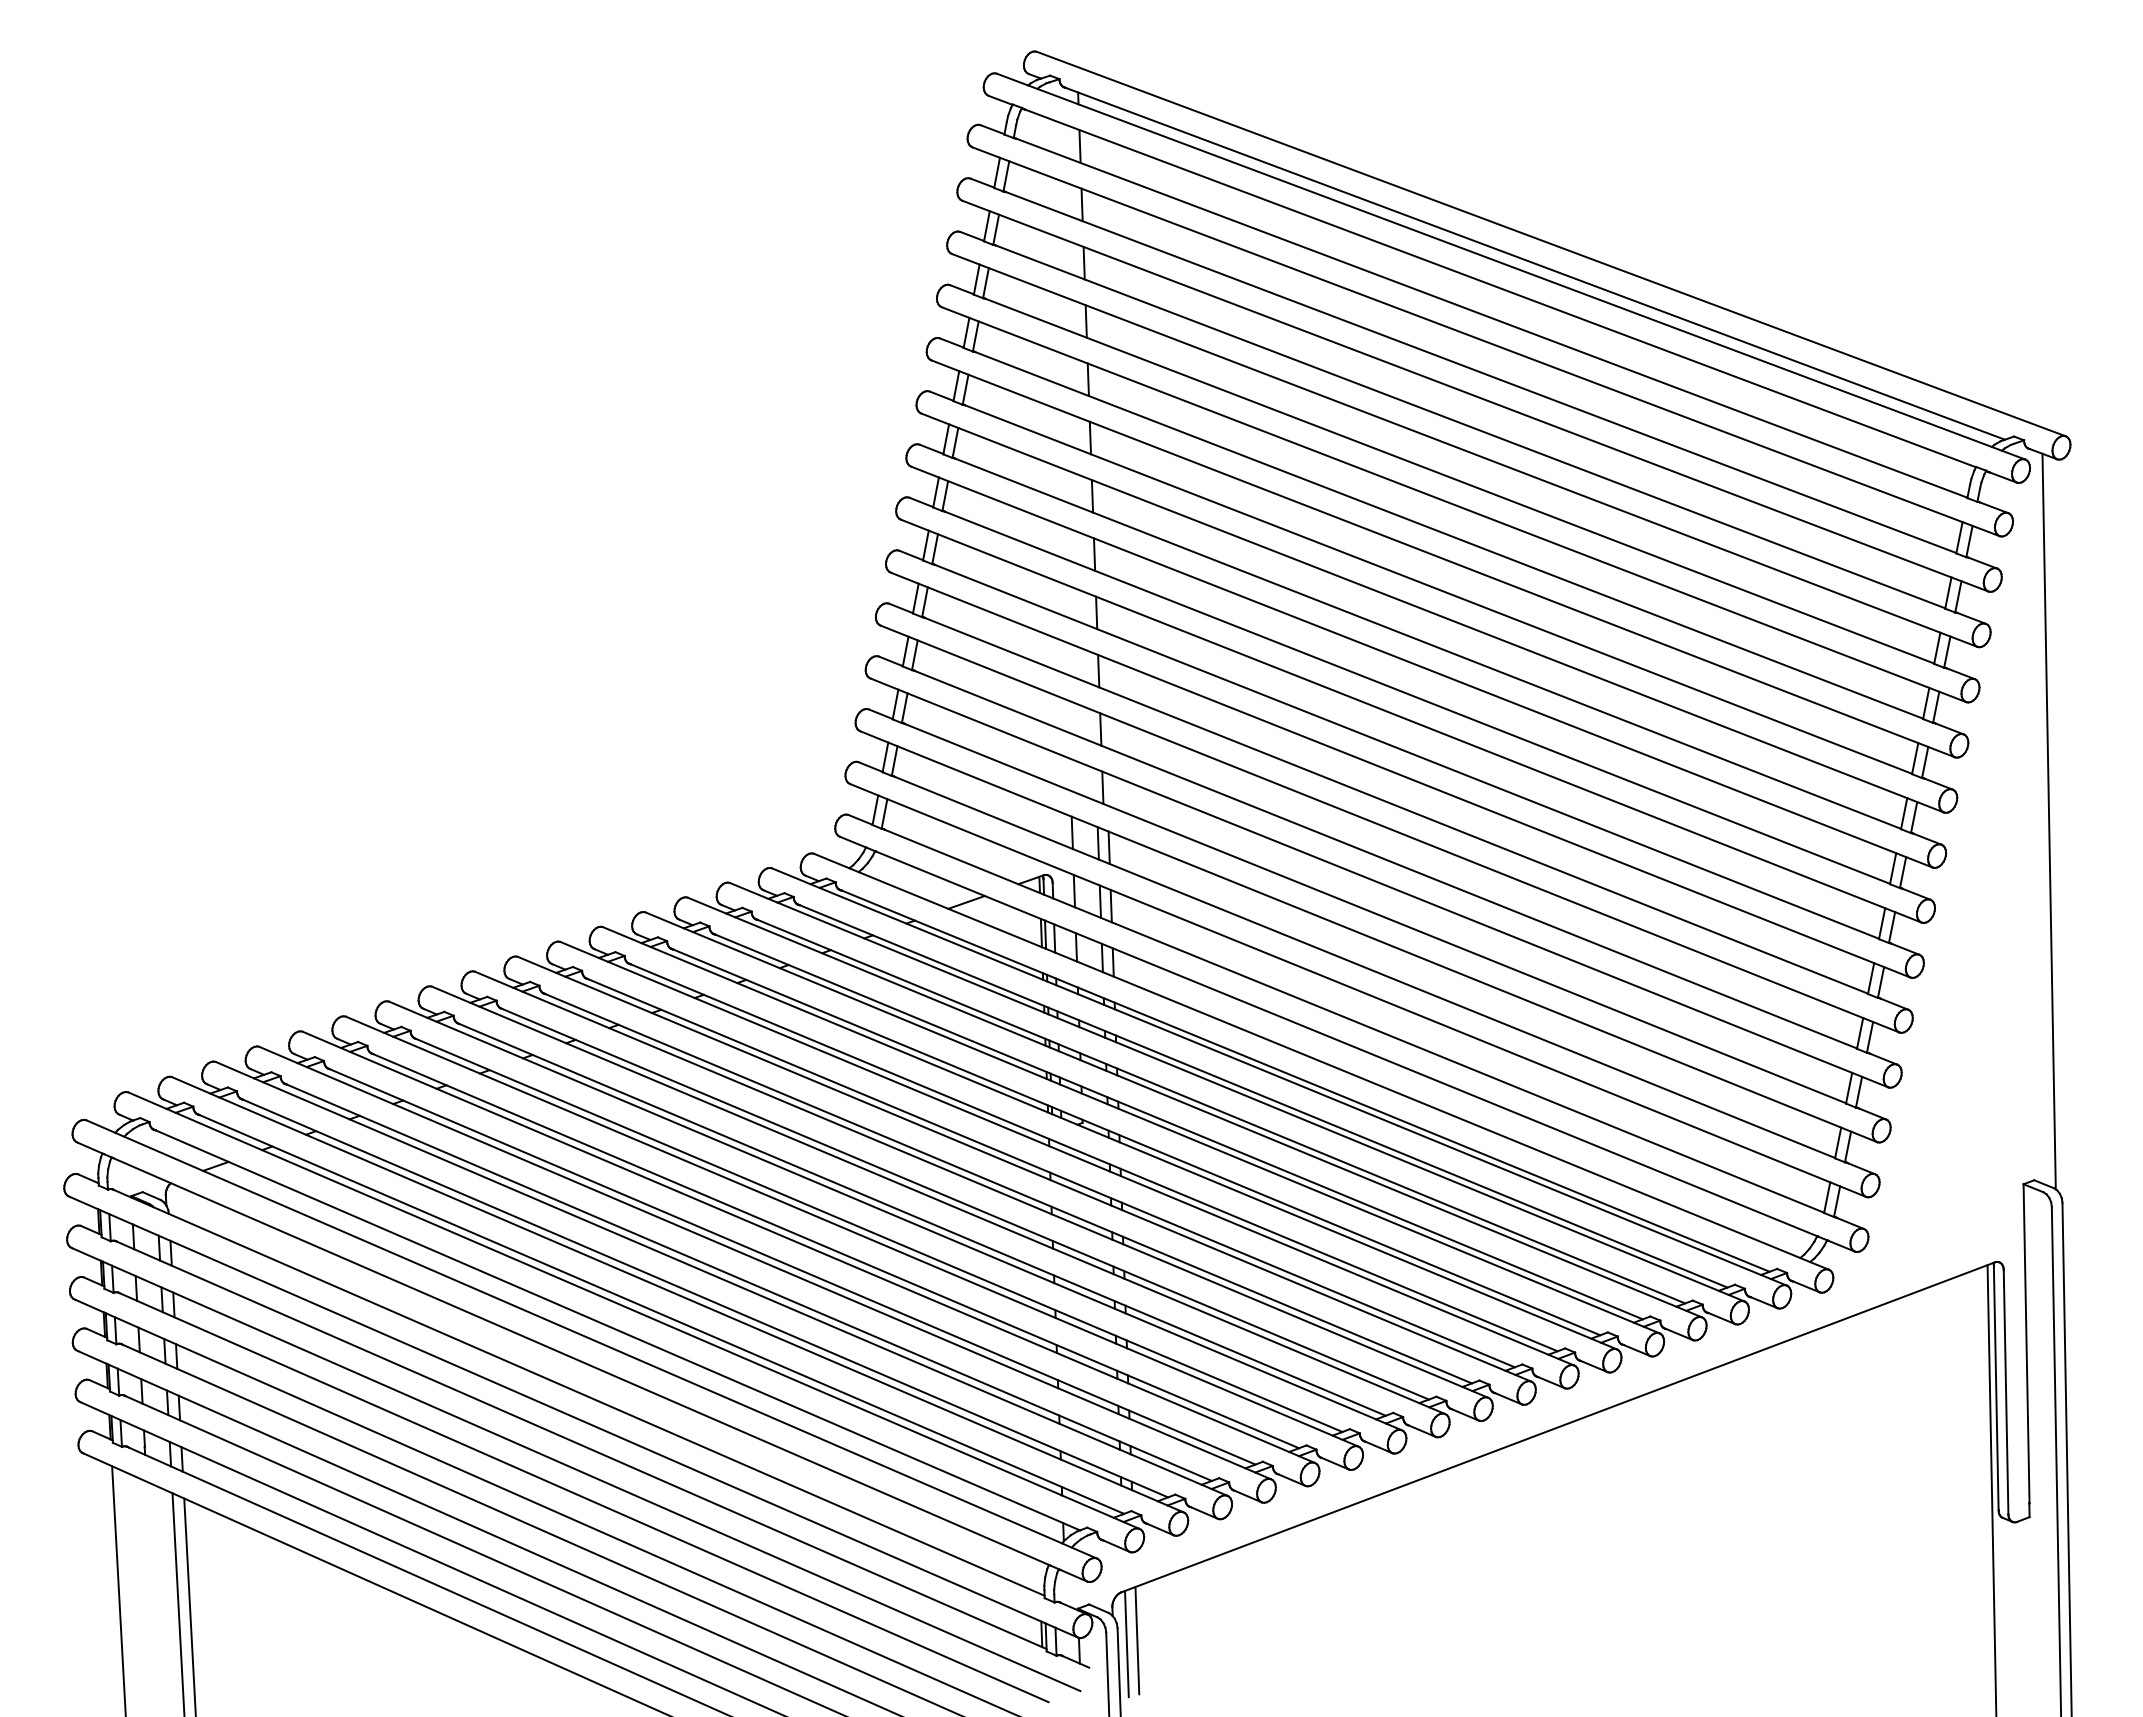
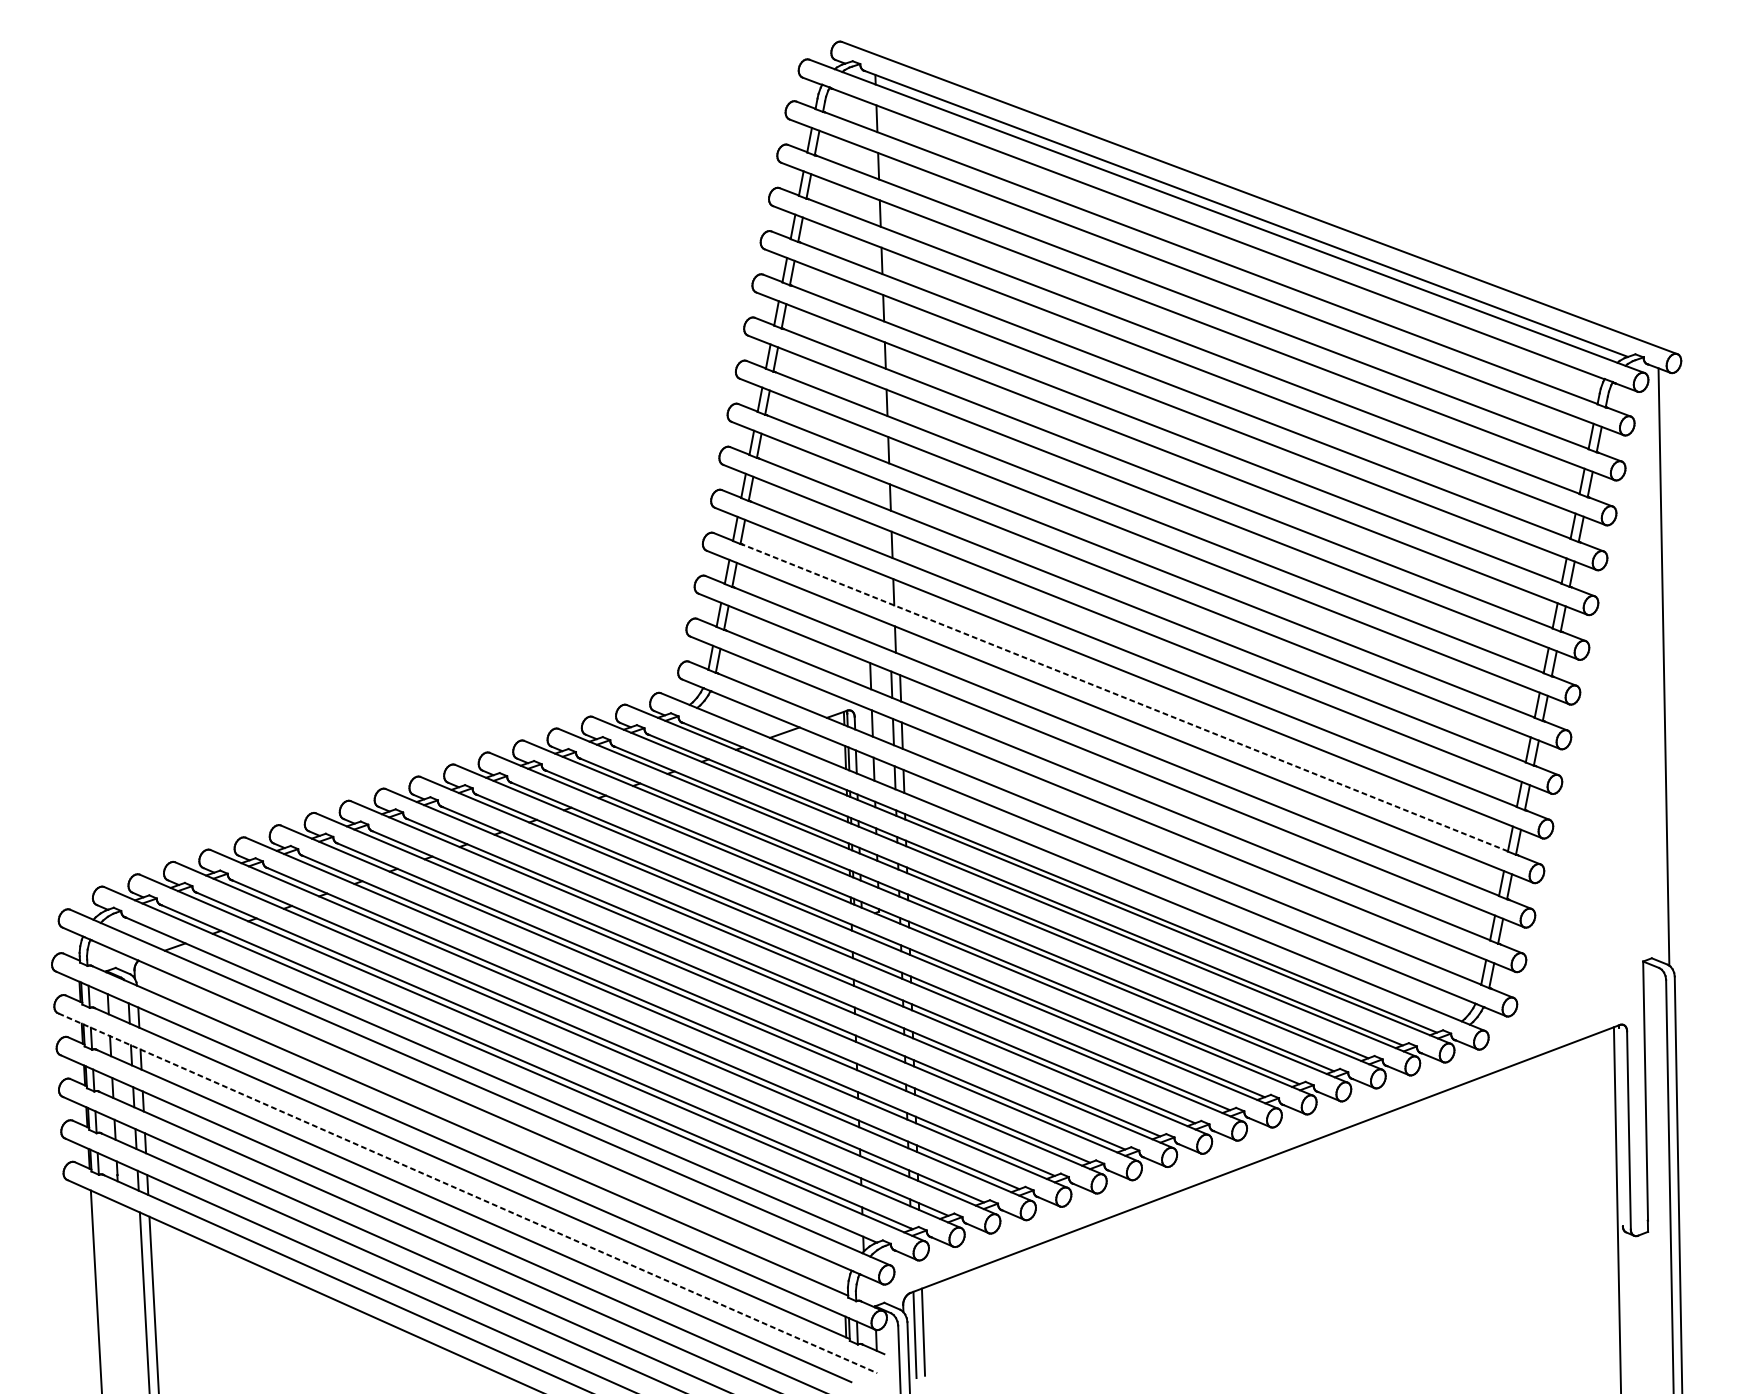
line: (1384, 859) -> (1124, 697), solid -> dashed
line: (1995, 1388) -> (1620, 1127), removed
line: (576, 1469) -> (468, 1193), solid -> dashed

